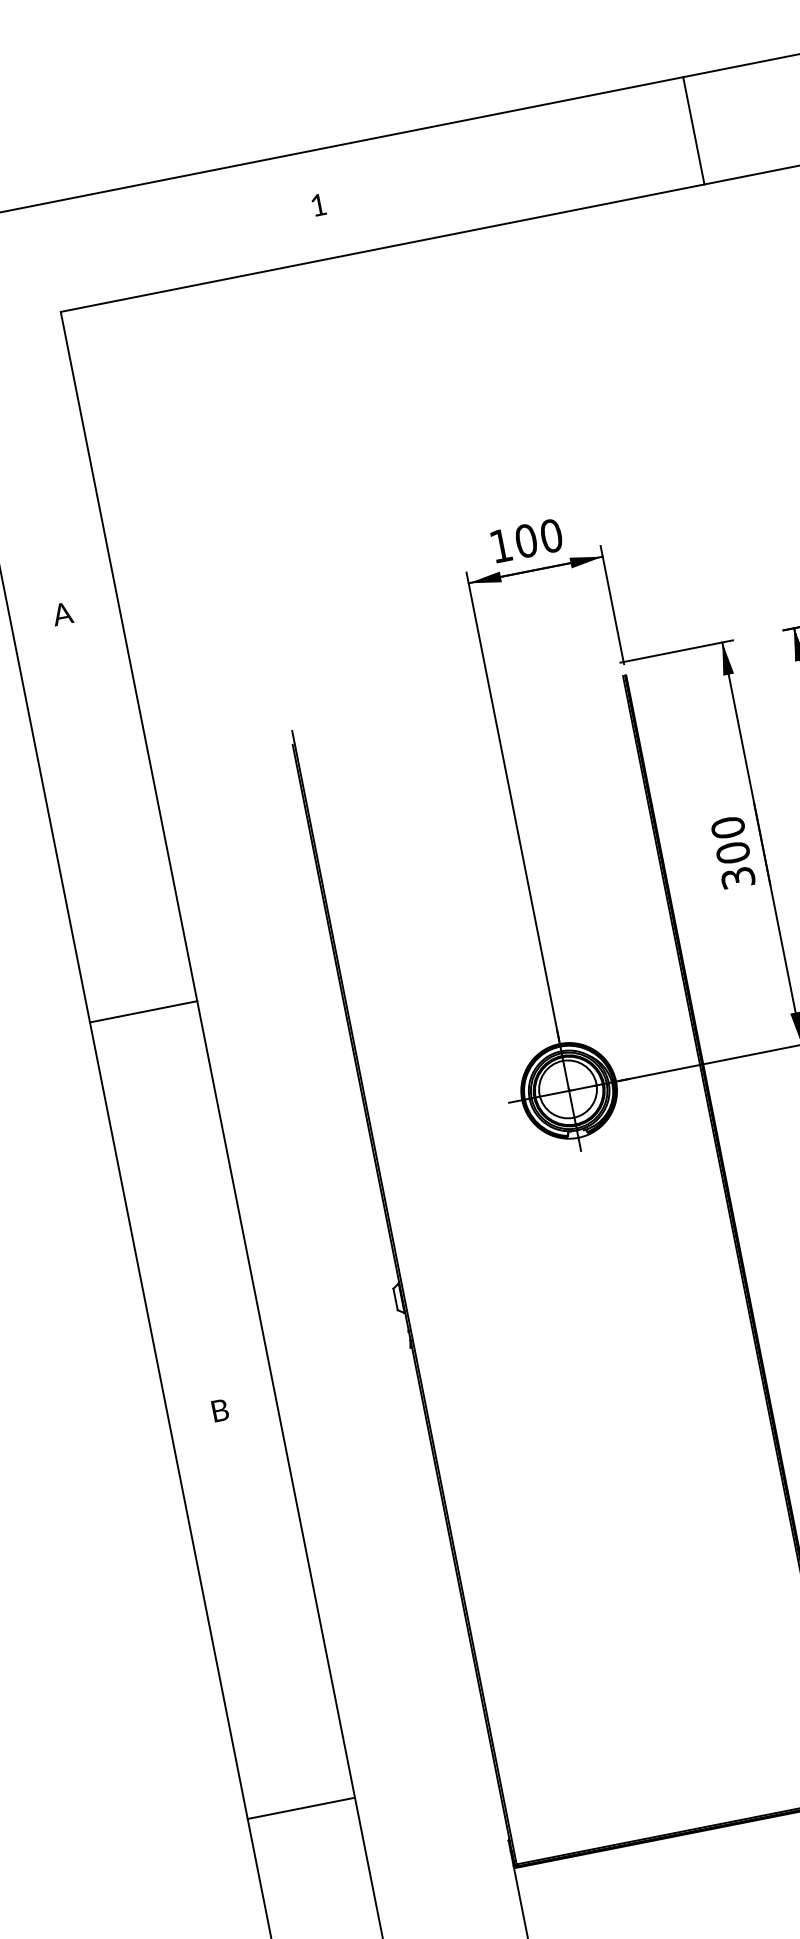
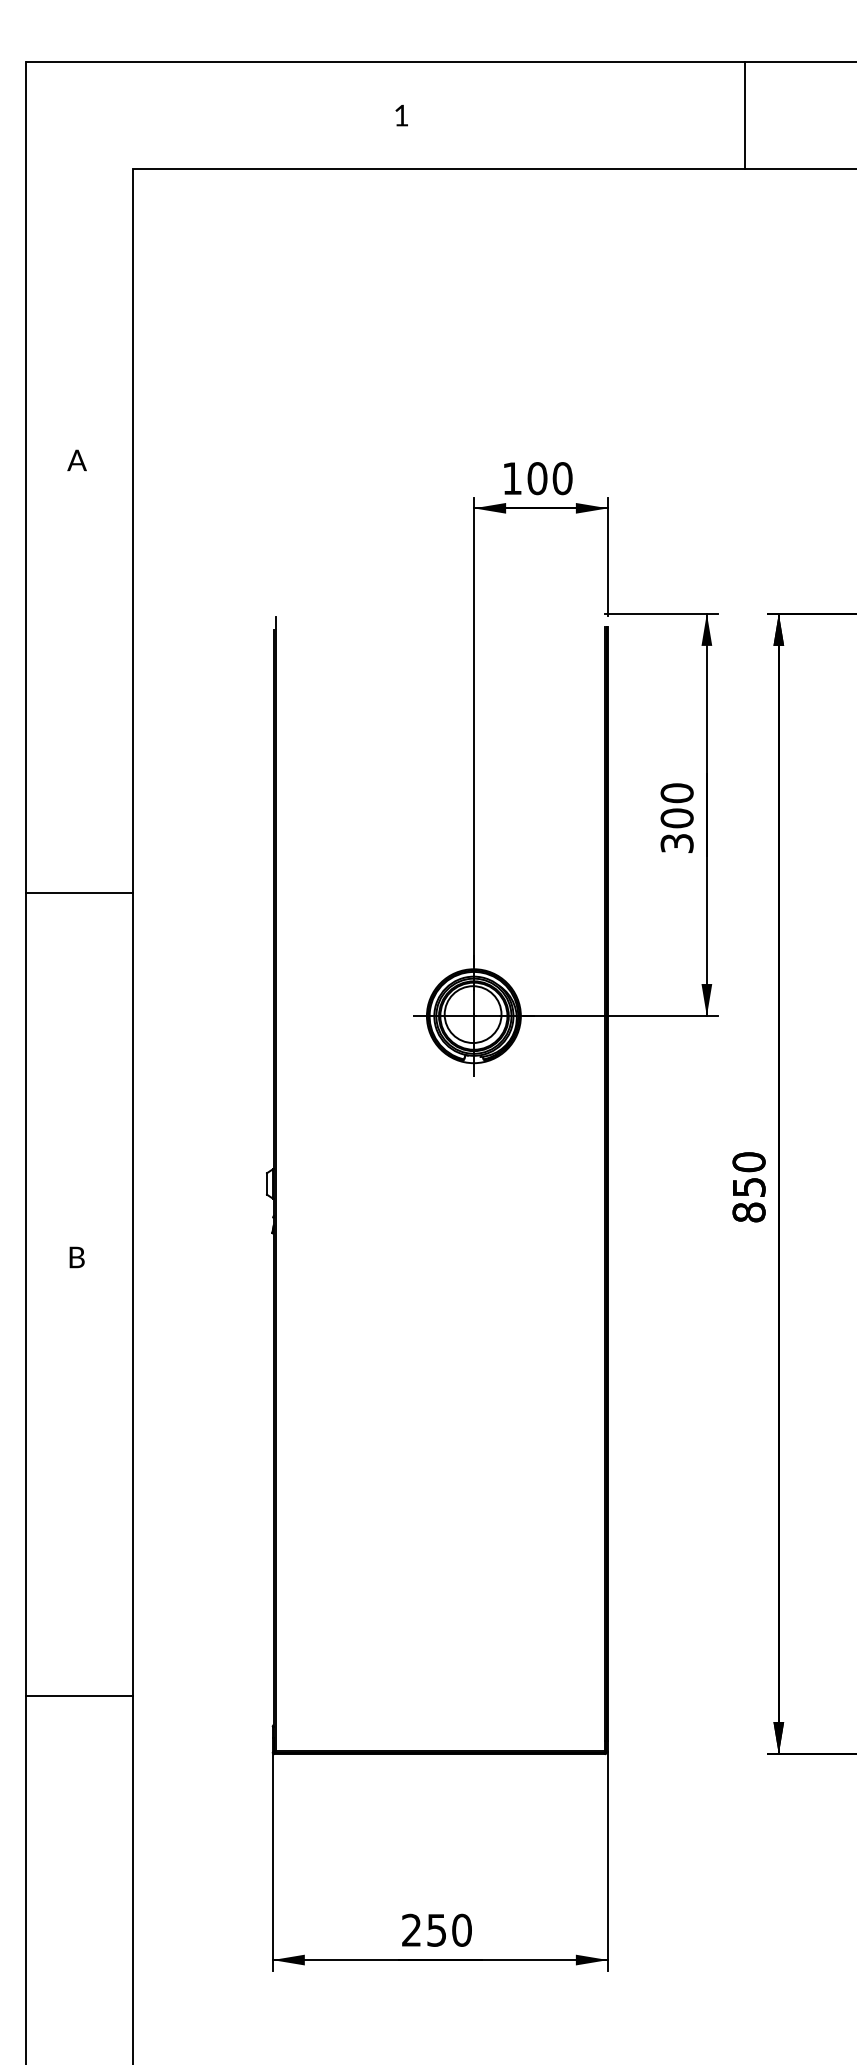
line: (693, 130) -> (744, 115), moved
line: (142, 1011) -> (78, 892), moved
line: (300, 1809) -> (78, 1696), moved

